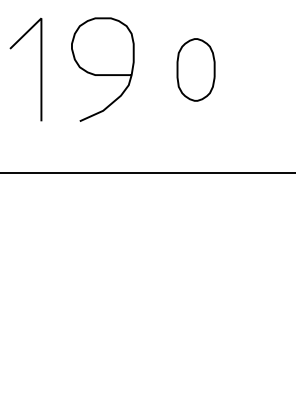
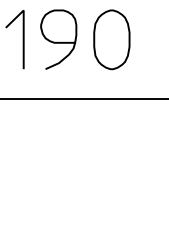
part: (195, 69) -> (111, 39), size x1.67

